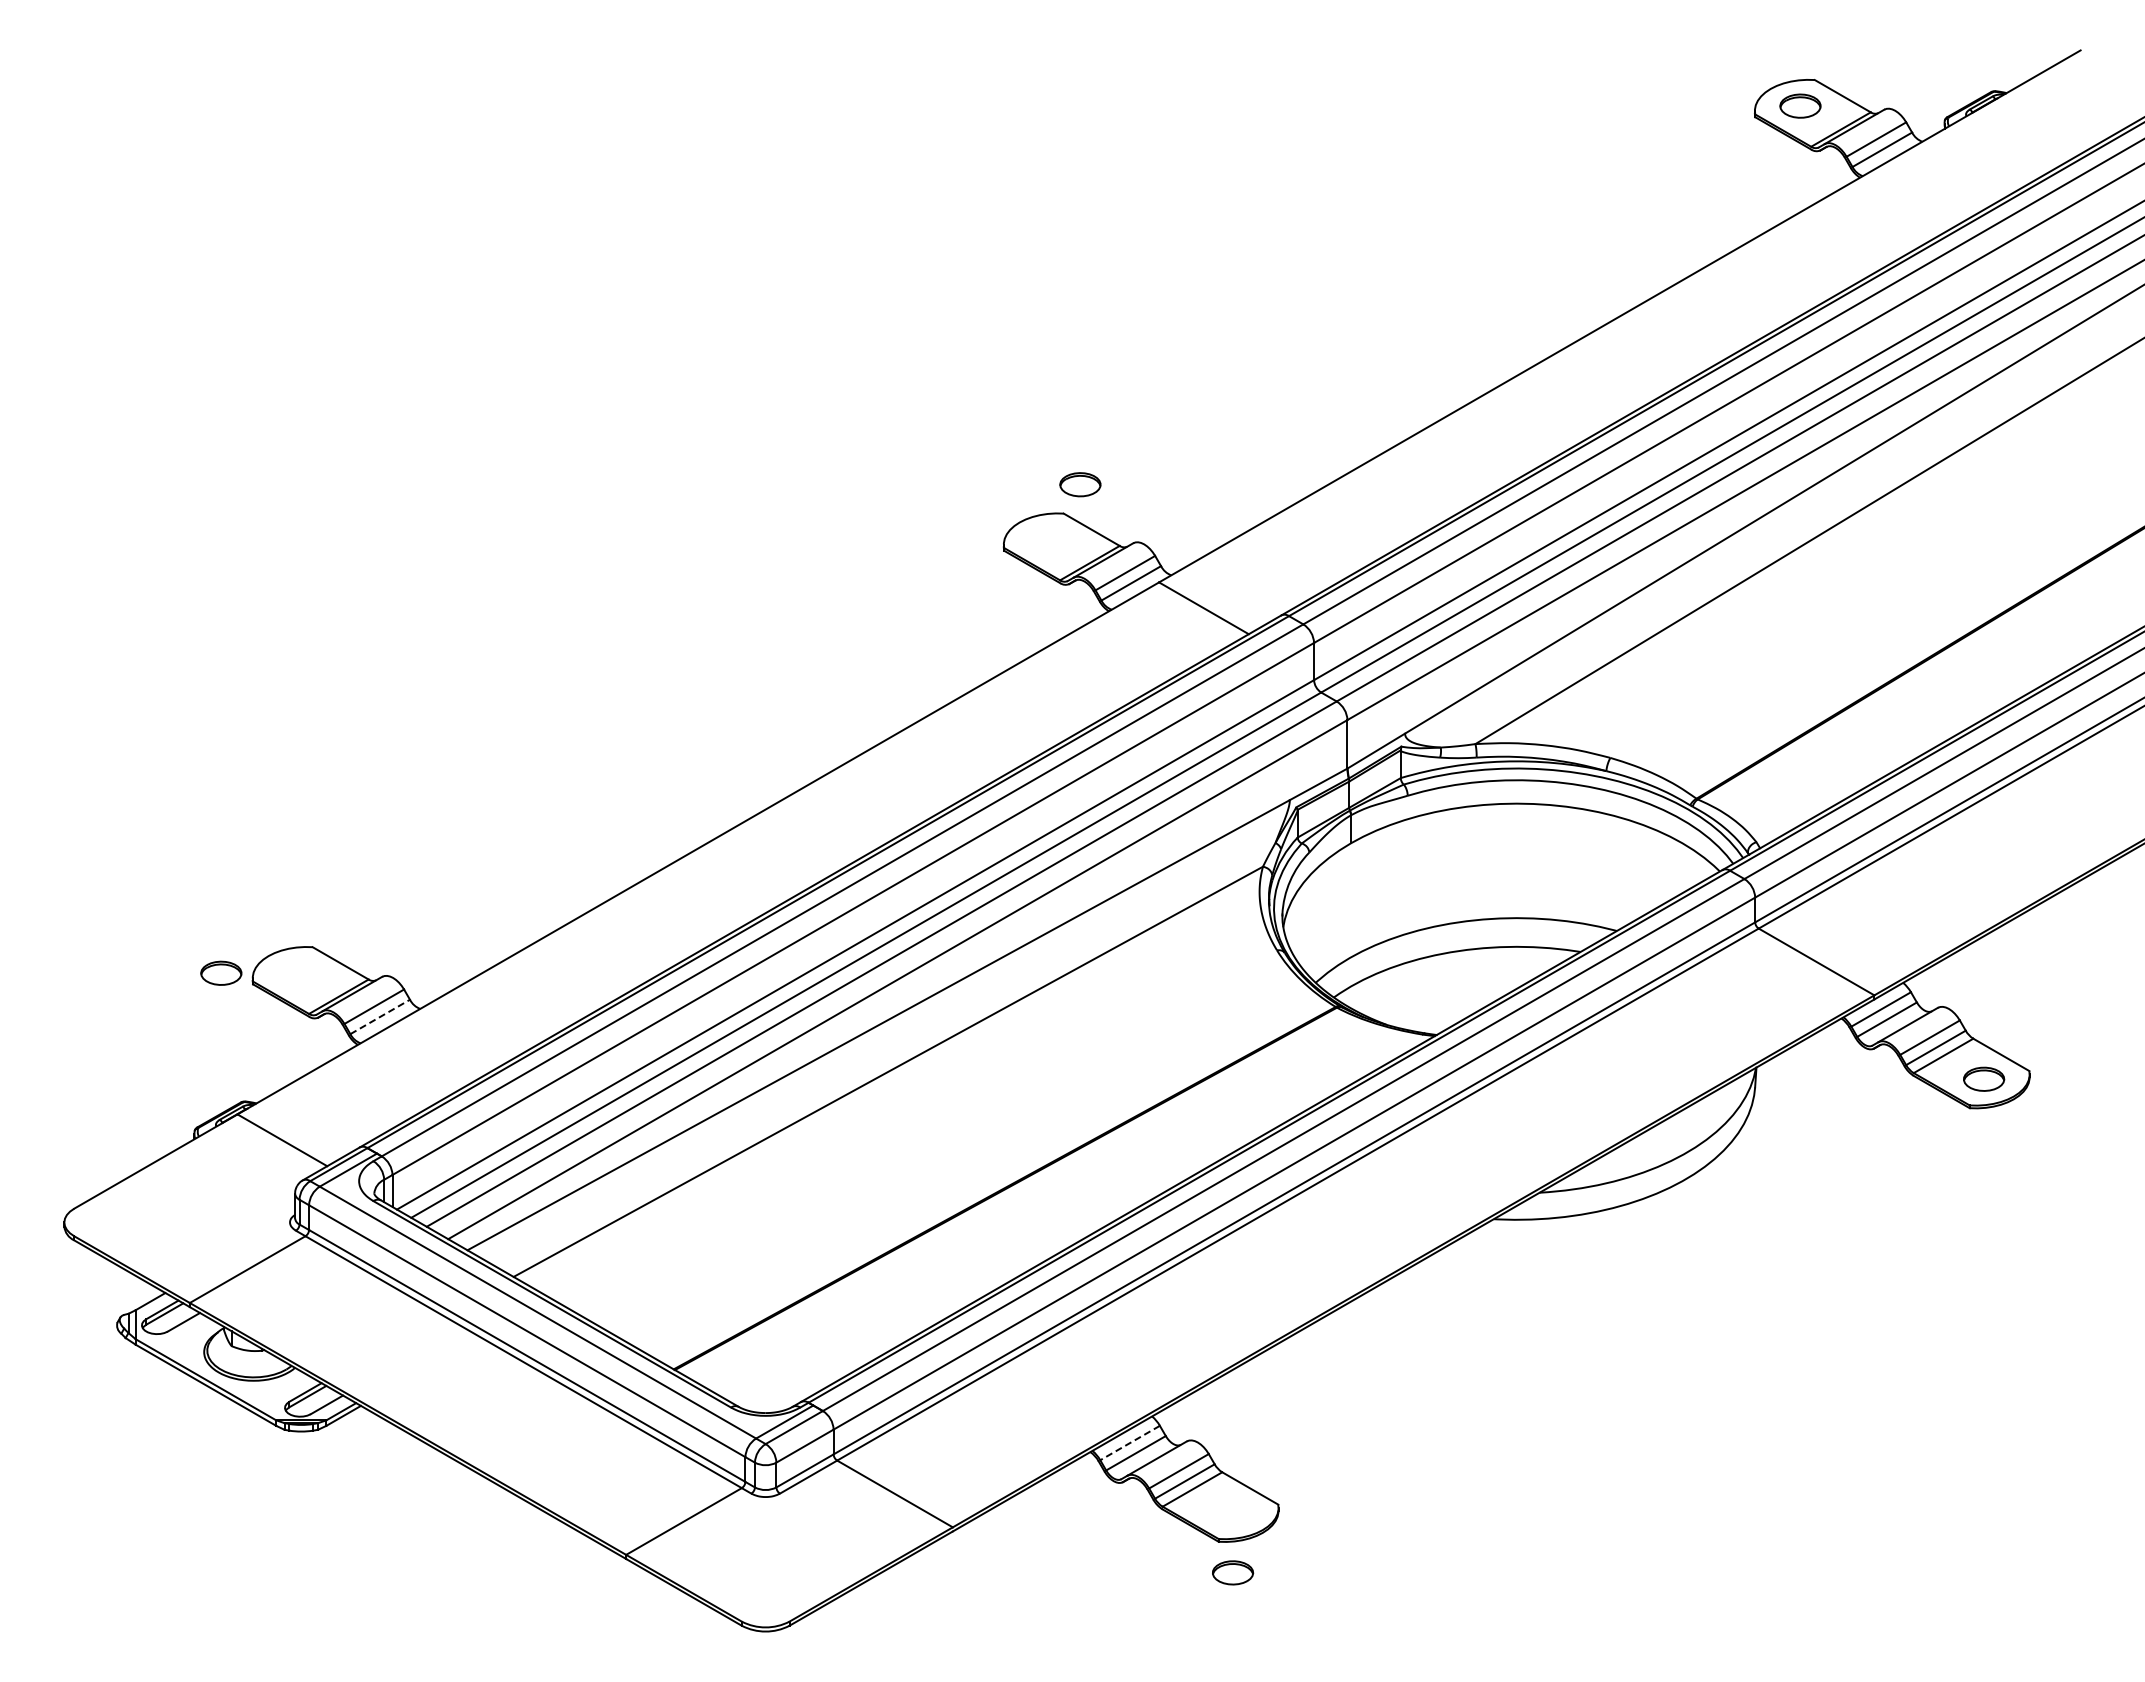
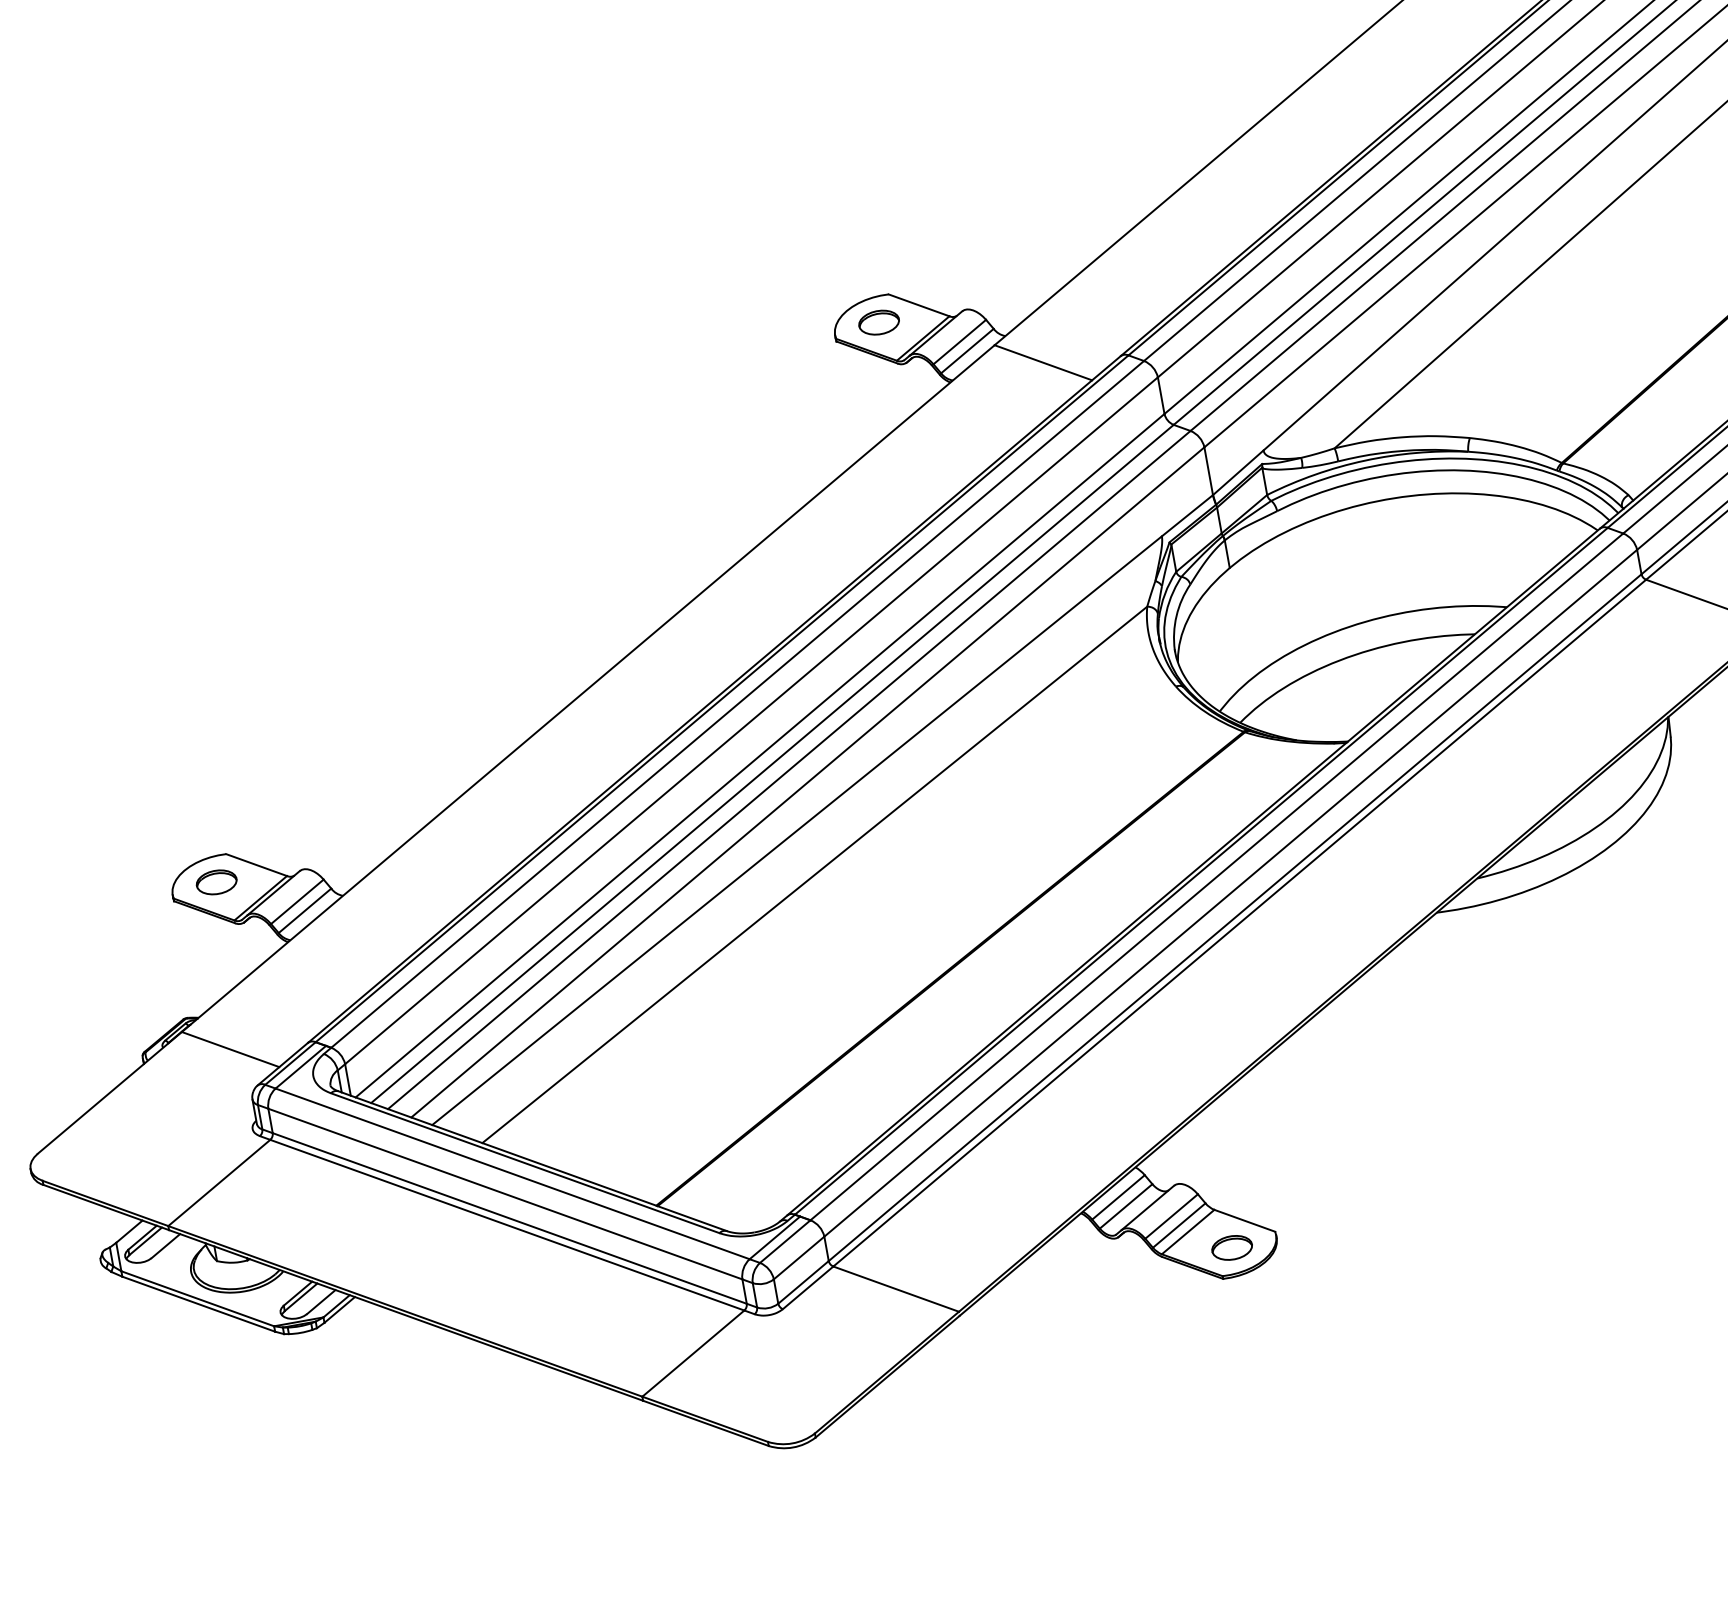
part: (1080, 484) -> (879, 322), moved
part: (221, 972) -> (216, 881), moved
line: (380, 1016) -> (305, 910), dashed -> solid
line: (1129, 1443) -> (1118, 1197), dashed -> solid
part: (1233, 1572) -> (1232, 1247), moved

